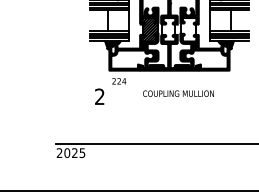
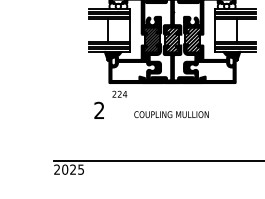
hatch: (168, 29) -> (171, 39), added
hatch: (188, 29) -> (192, 39), added
text: (178, 93) -> (171, 114), moved

